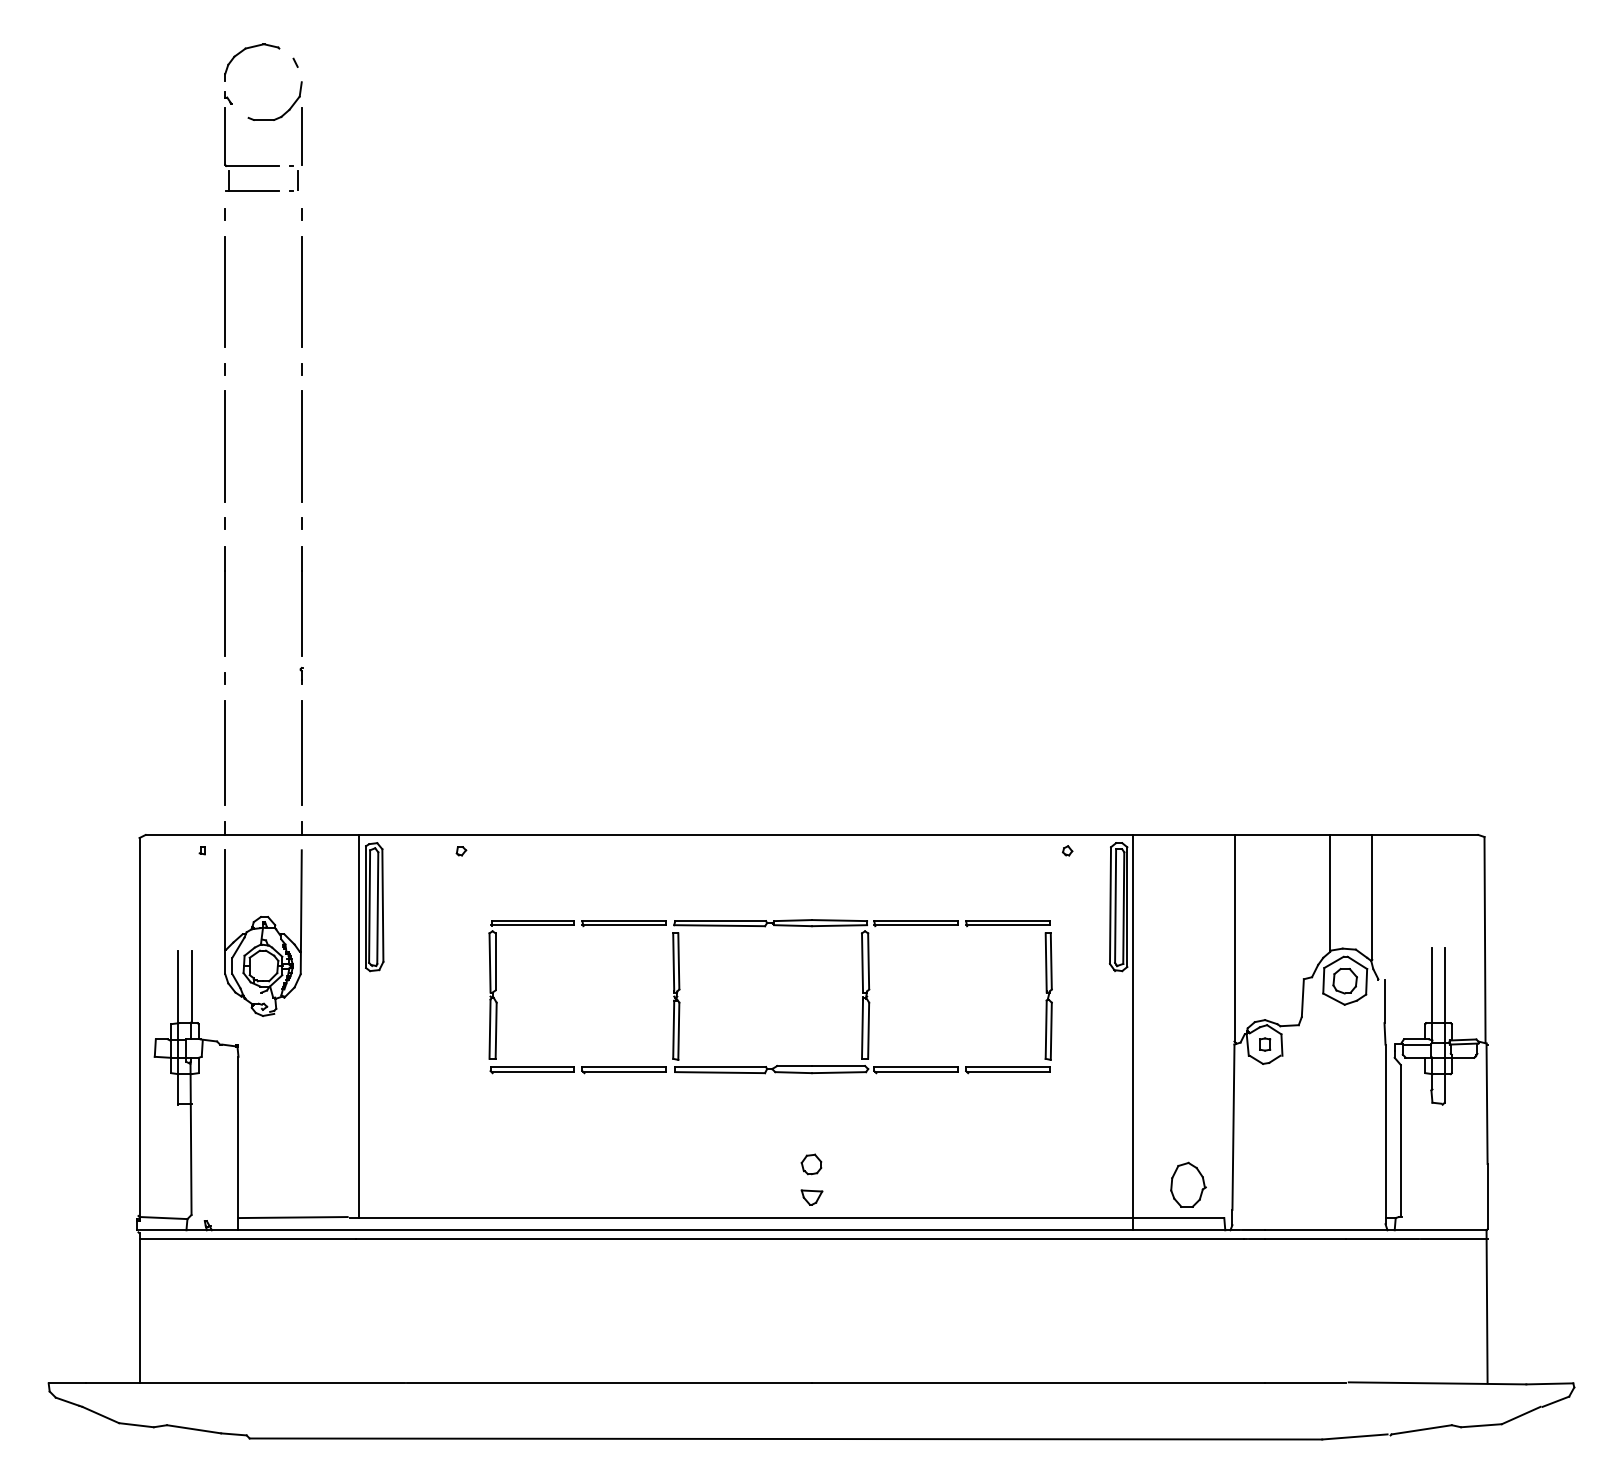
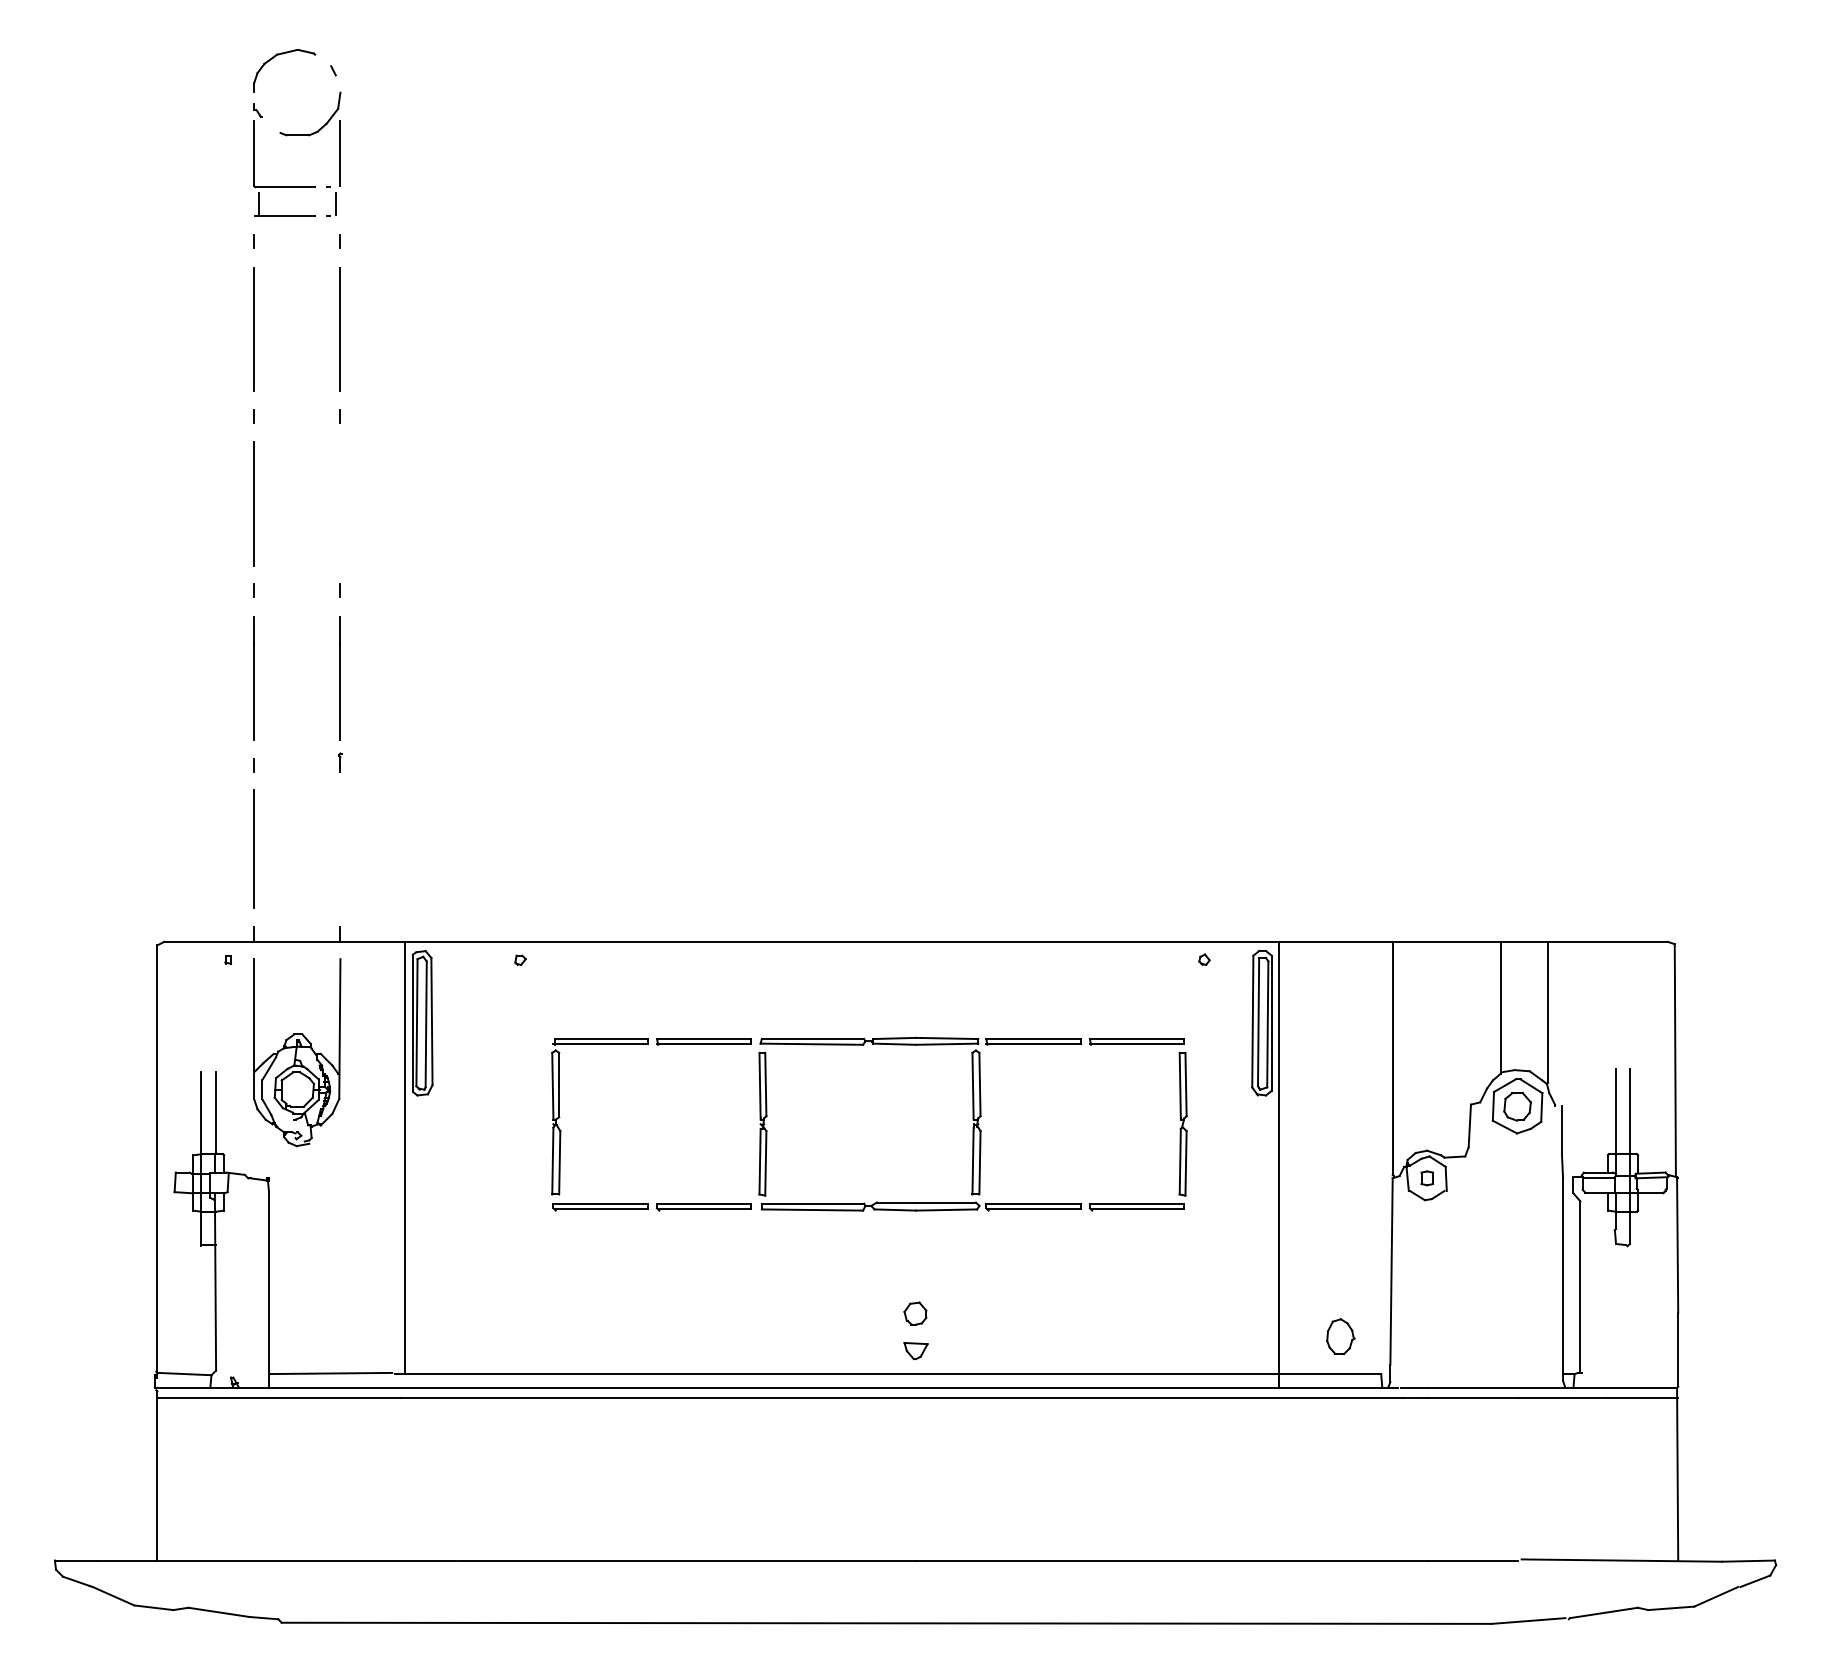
line: (301, 446) -> (340, 503), removed
line: (301, 753) -> (340, 849), removed
part: (1188, 1184) -> (1340, 1336), size x0.7

